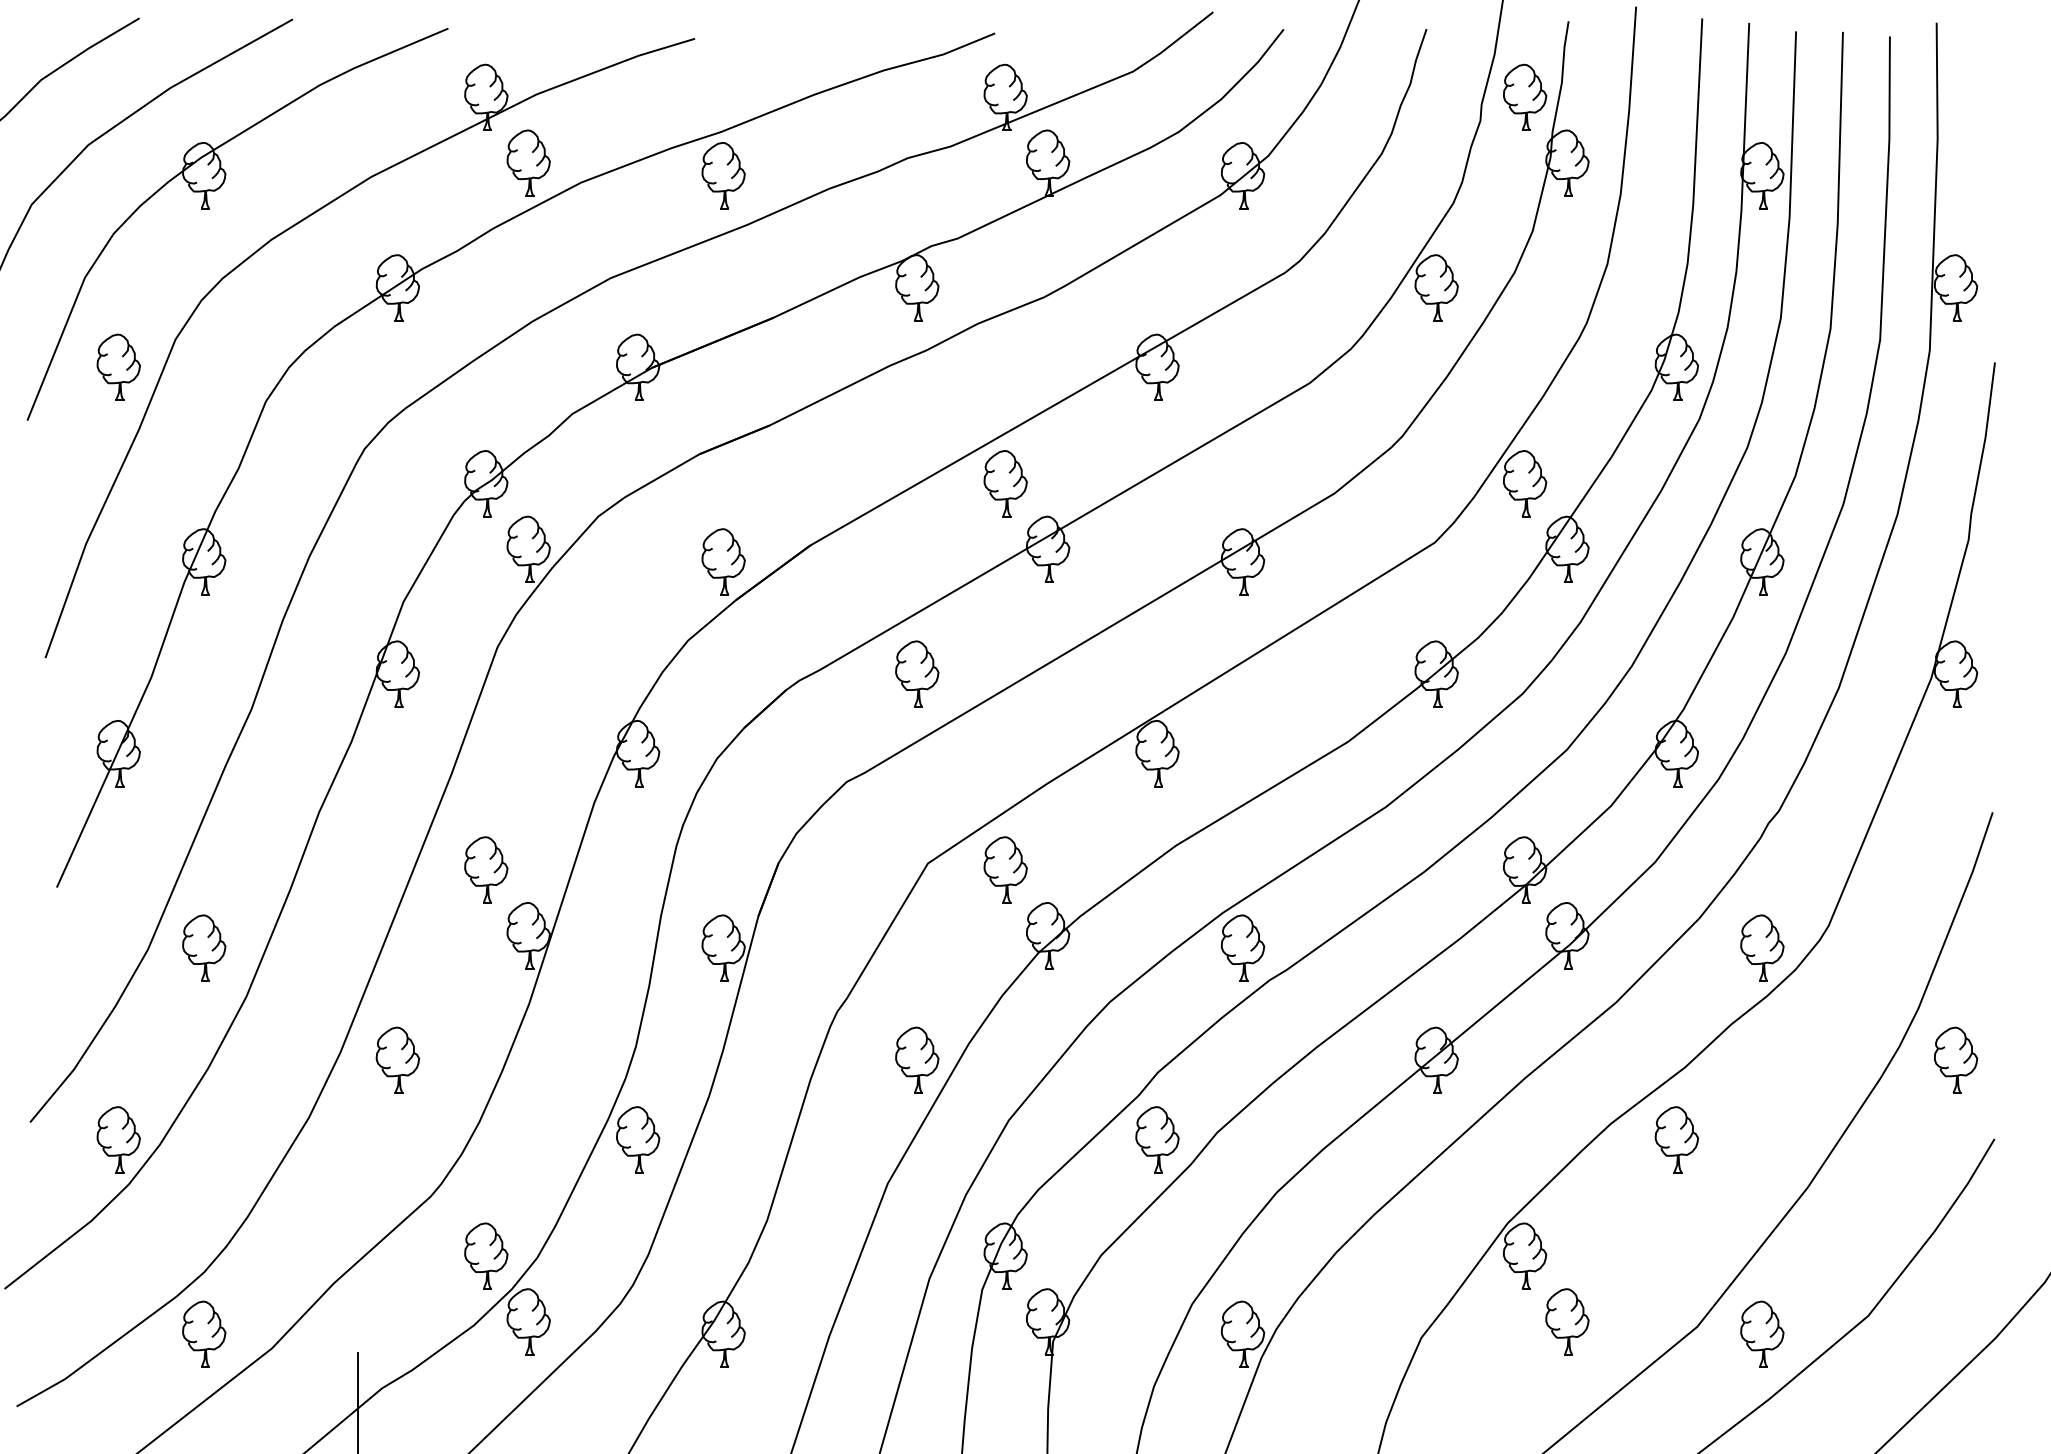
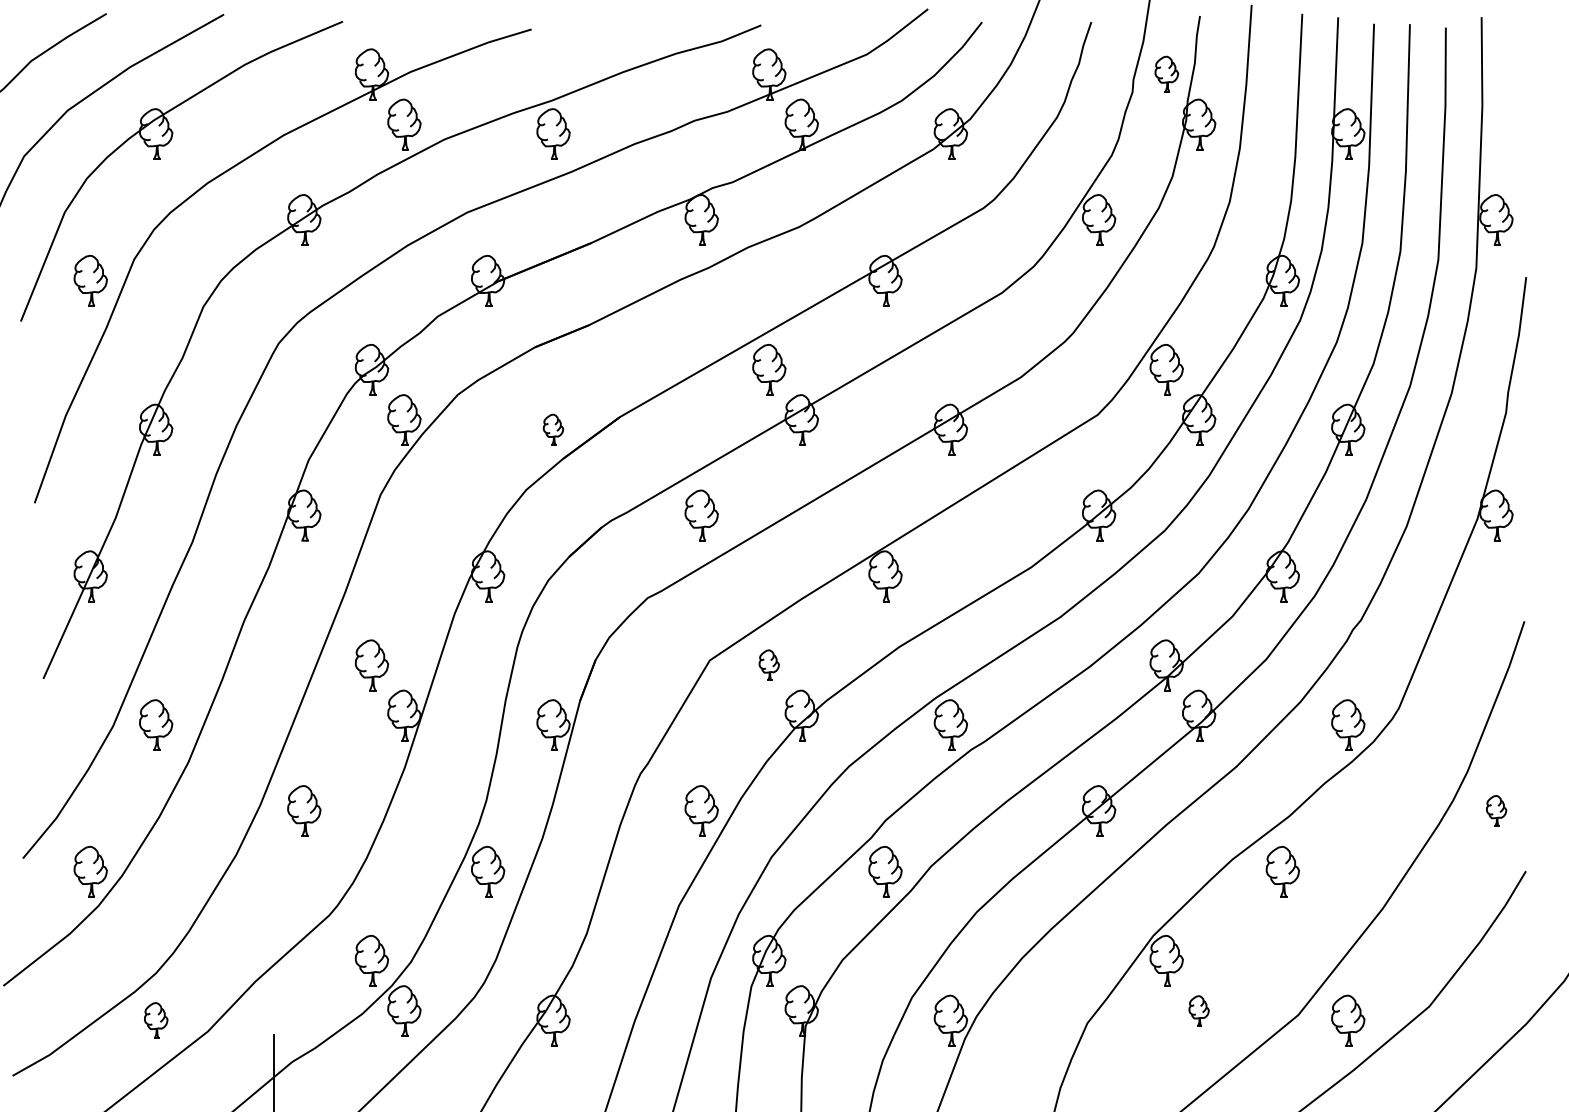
part: (1525, 96) -> (1167, 73), size x0.7
part: (723, 561) -> (553, 429), size x0.6
part: (1005, 869) -> (769, 665), size x0.6
part: (1956, 1059) -> (1496, 810), size x0.6
part: (1567, 1321) -> (1199, 1010), size x0.6
part: (204, 1333) -> (156, 1020), size x0.7

